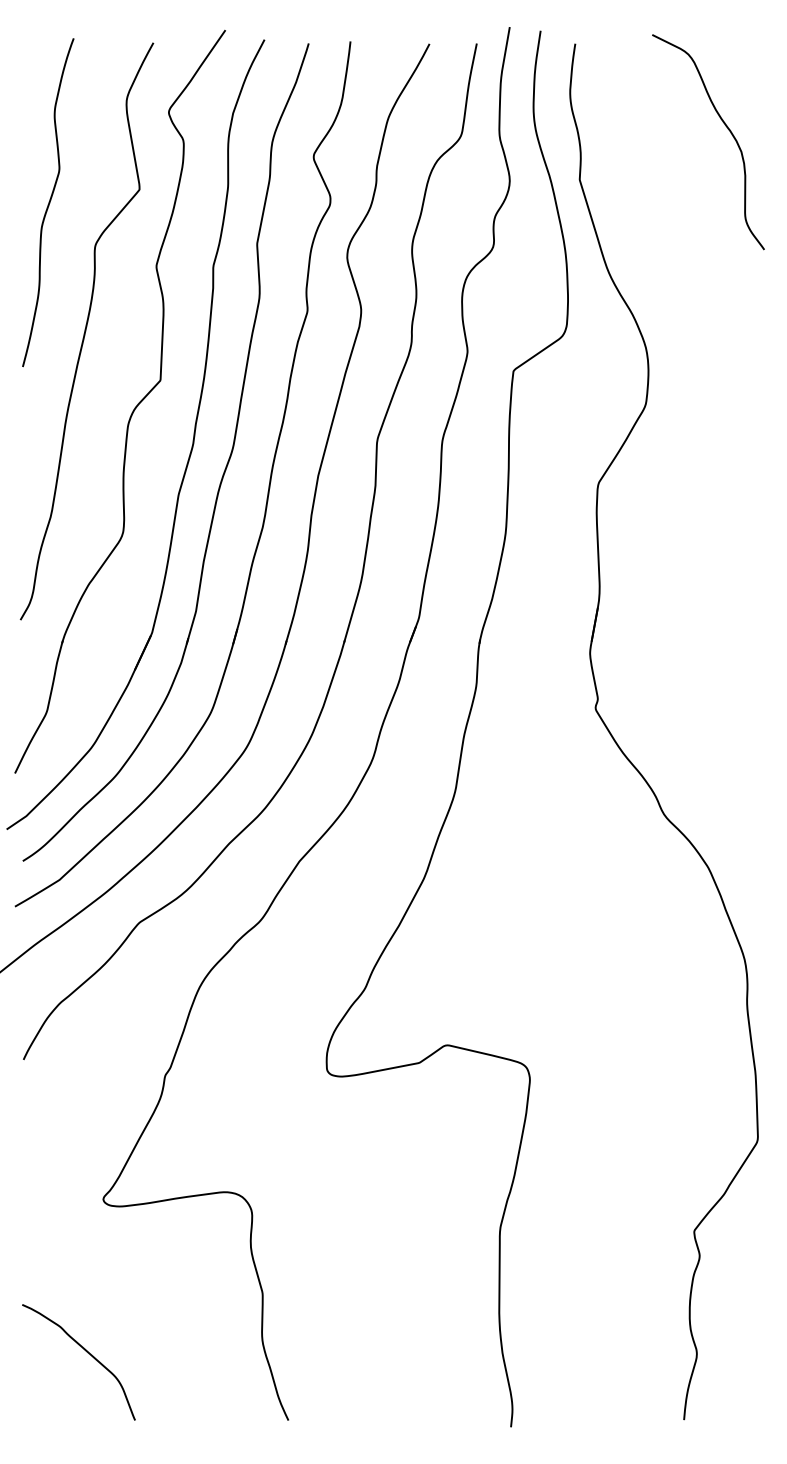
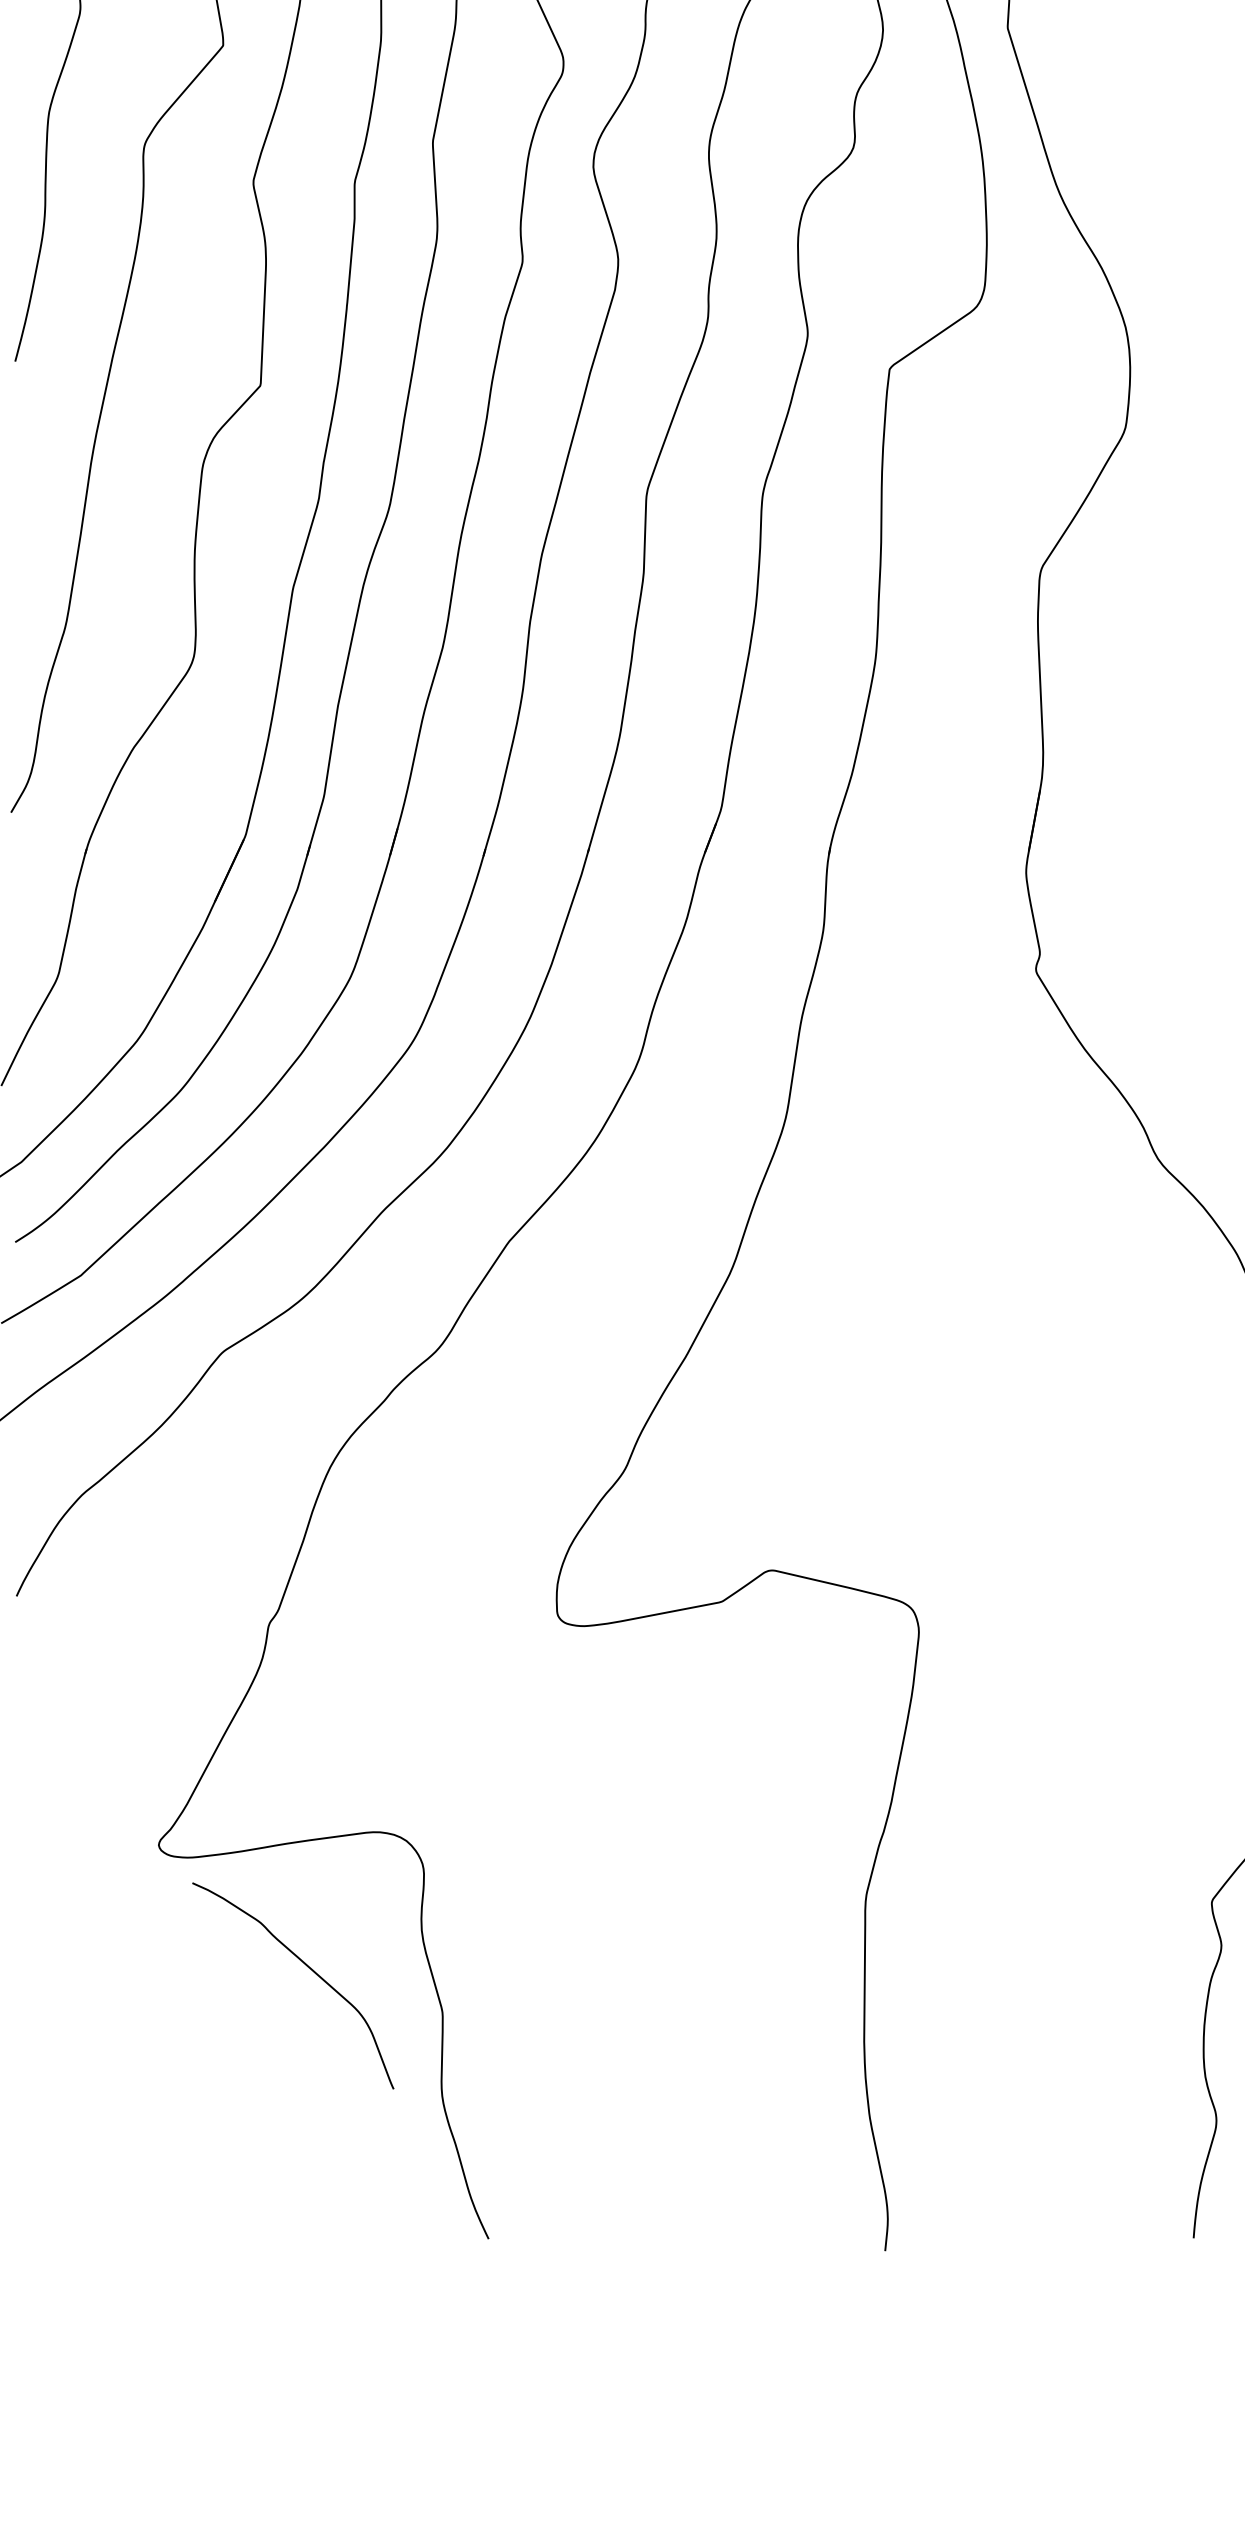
curve: (87, 1353) -> (308, 1969), moved

